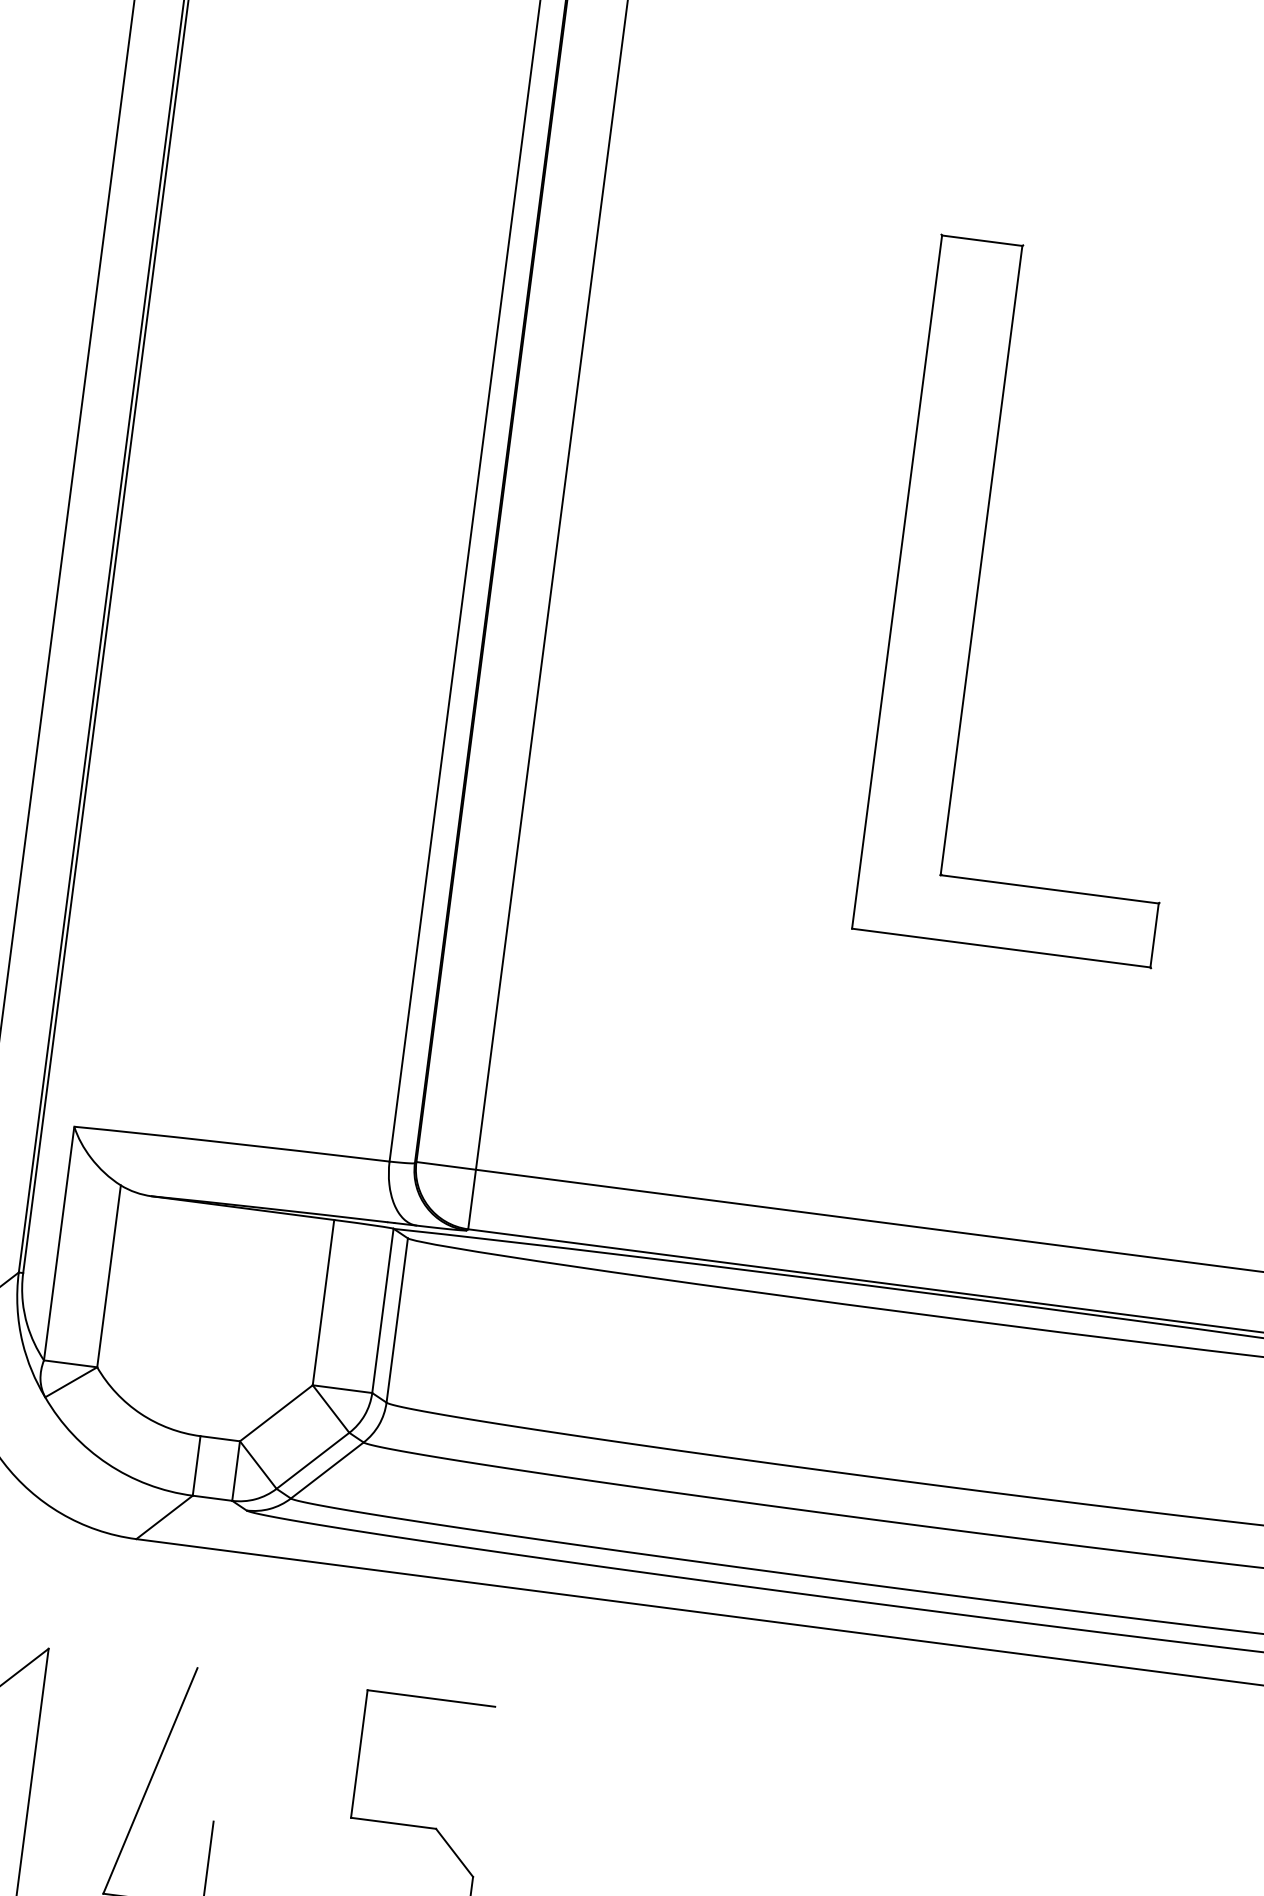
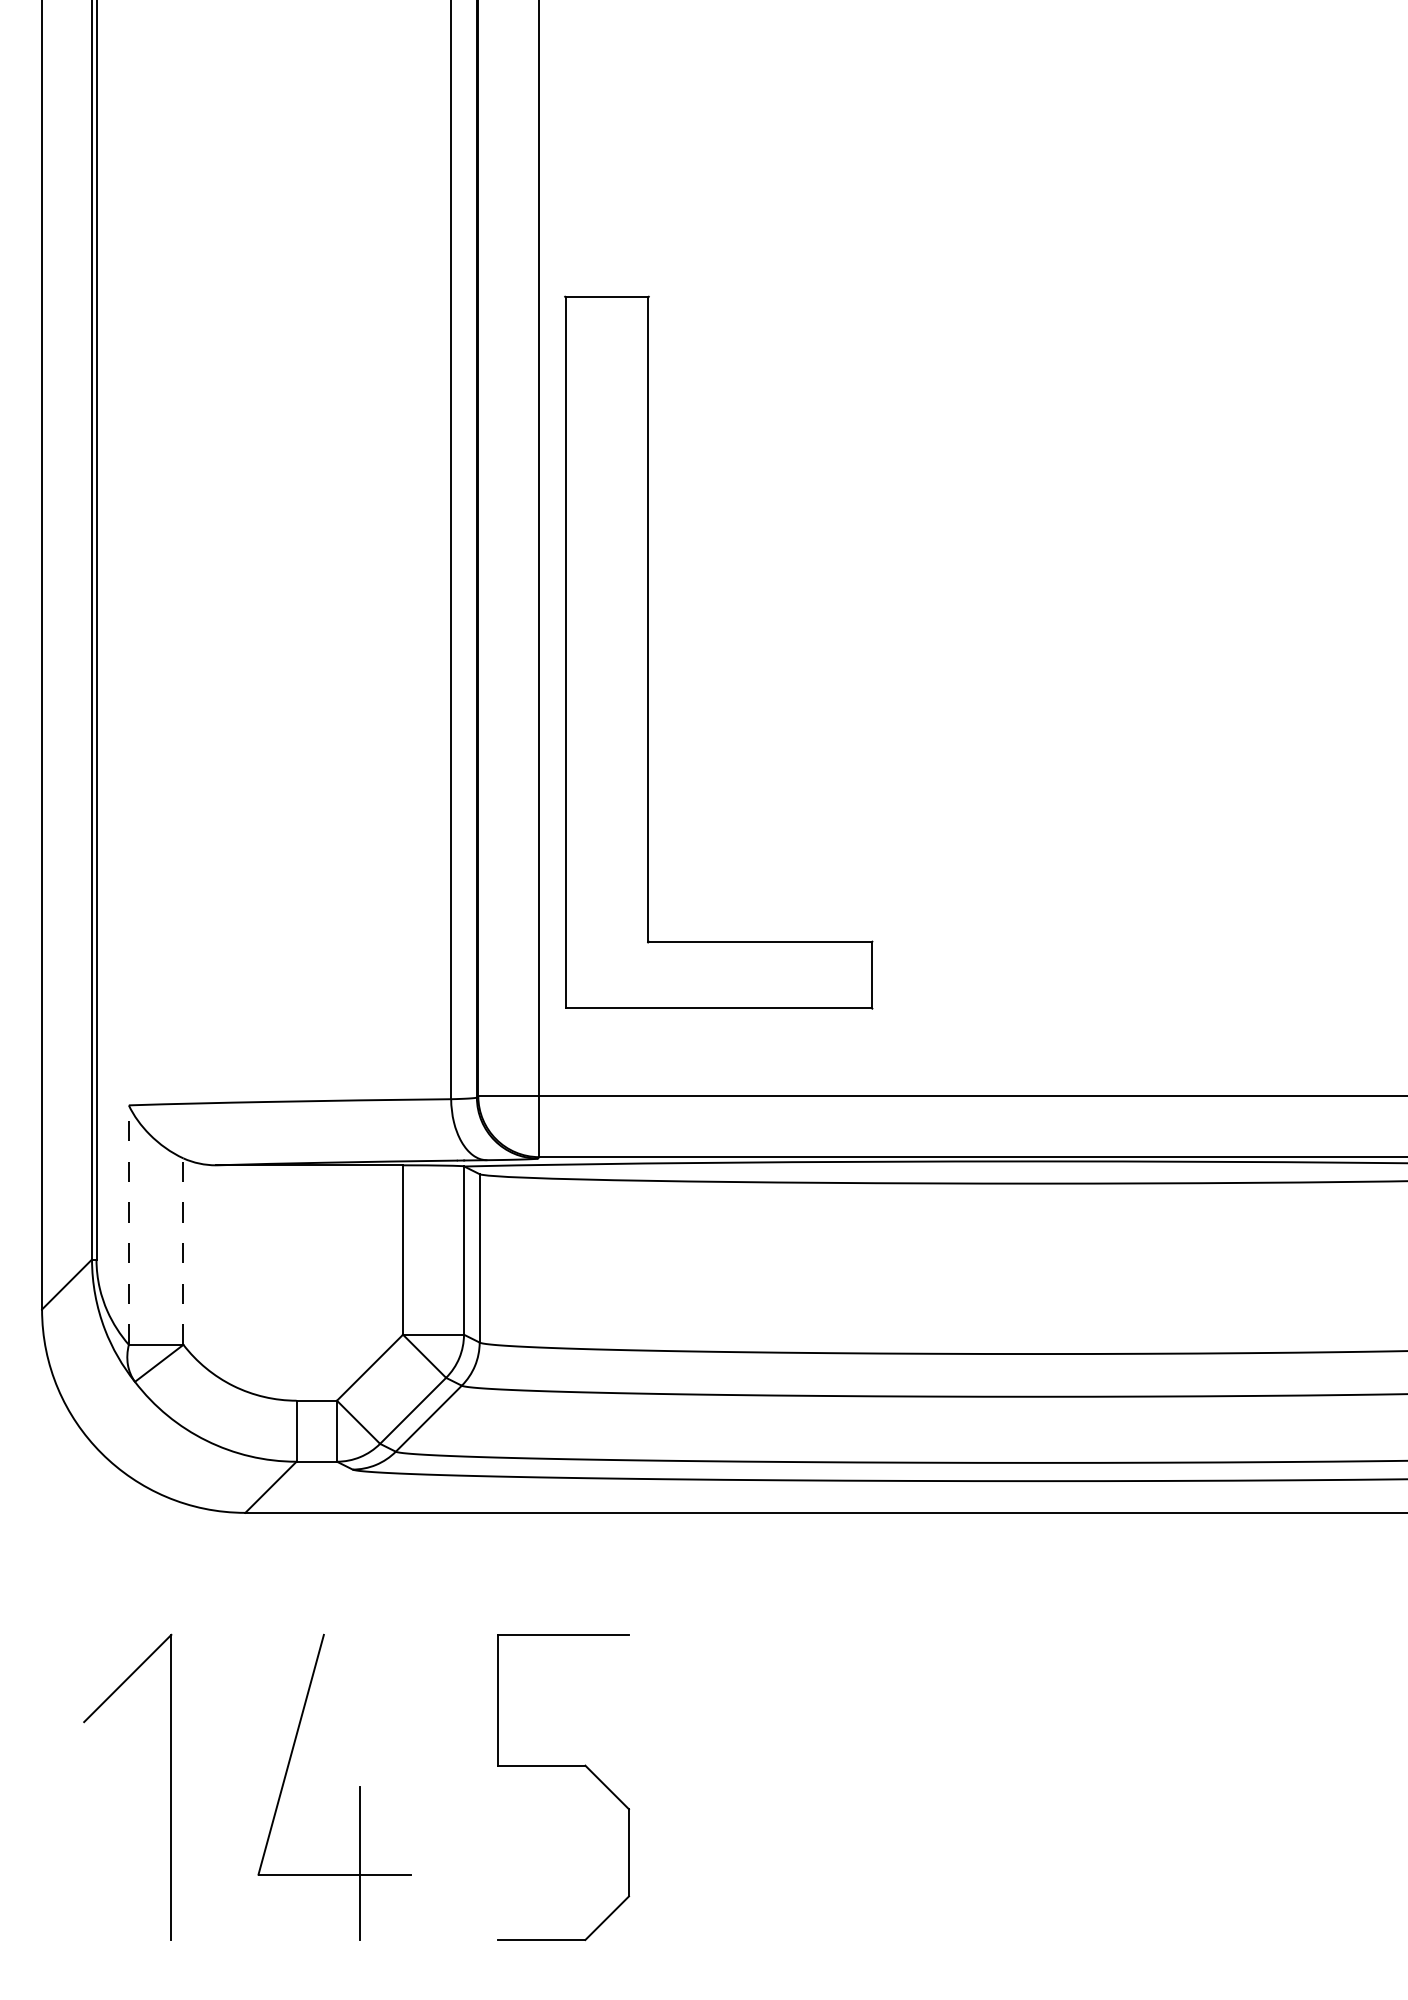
part: (977, 592) -> (648, 652), moved
line: (58, 1243) -> (128, 1225), solid -> dashed
line: (109, 1276) -> (183, 1251), solid -> dashed

